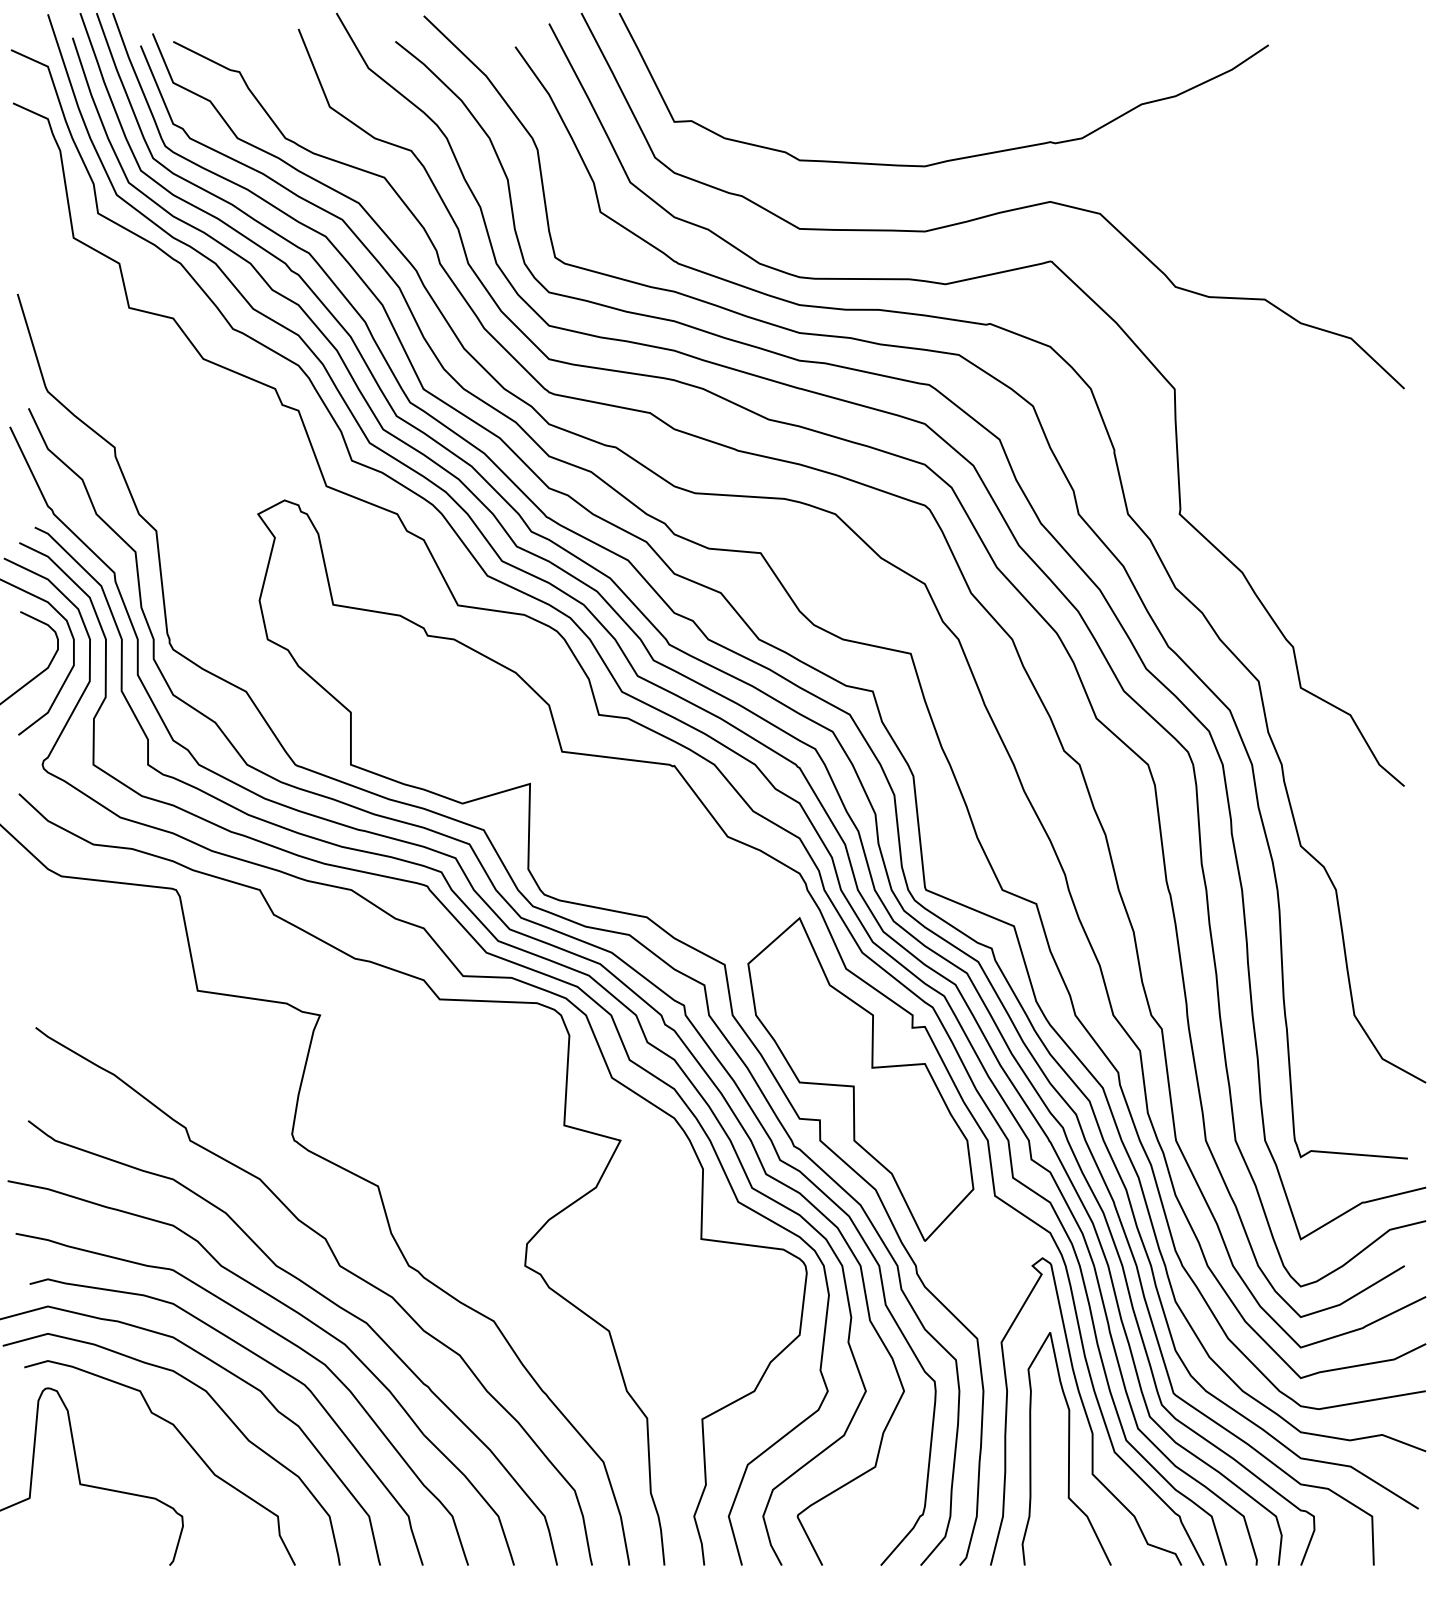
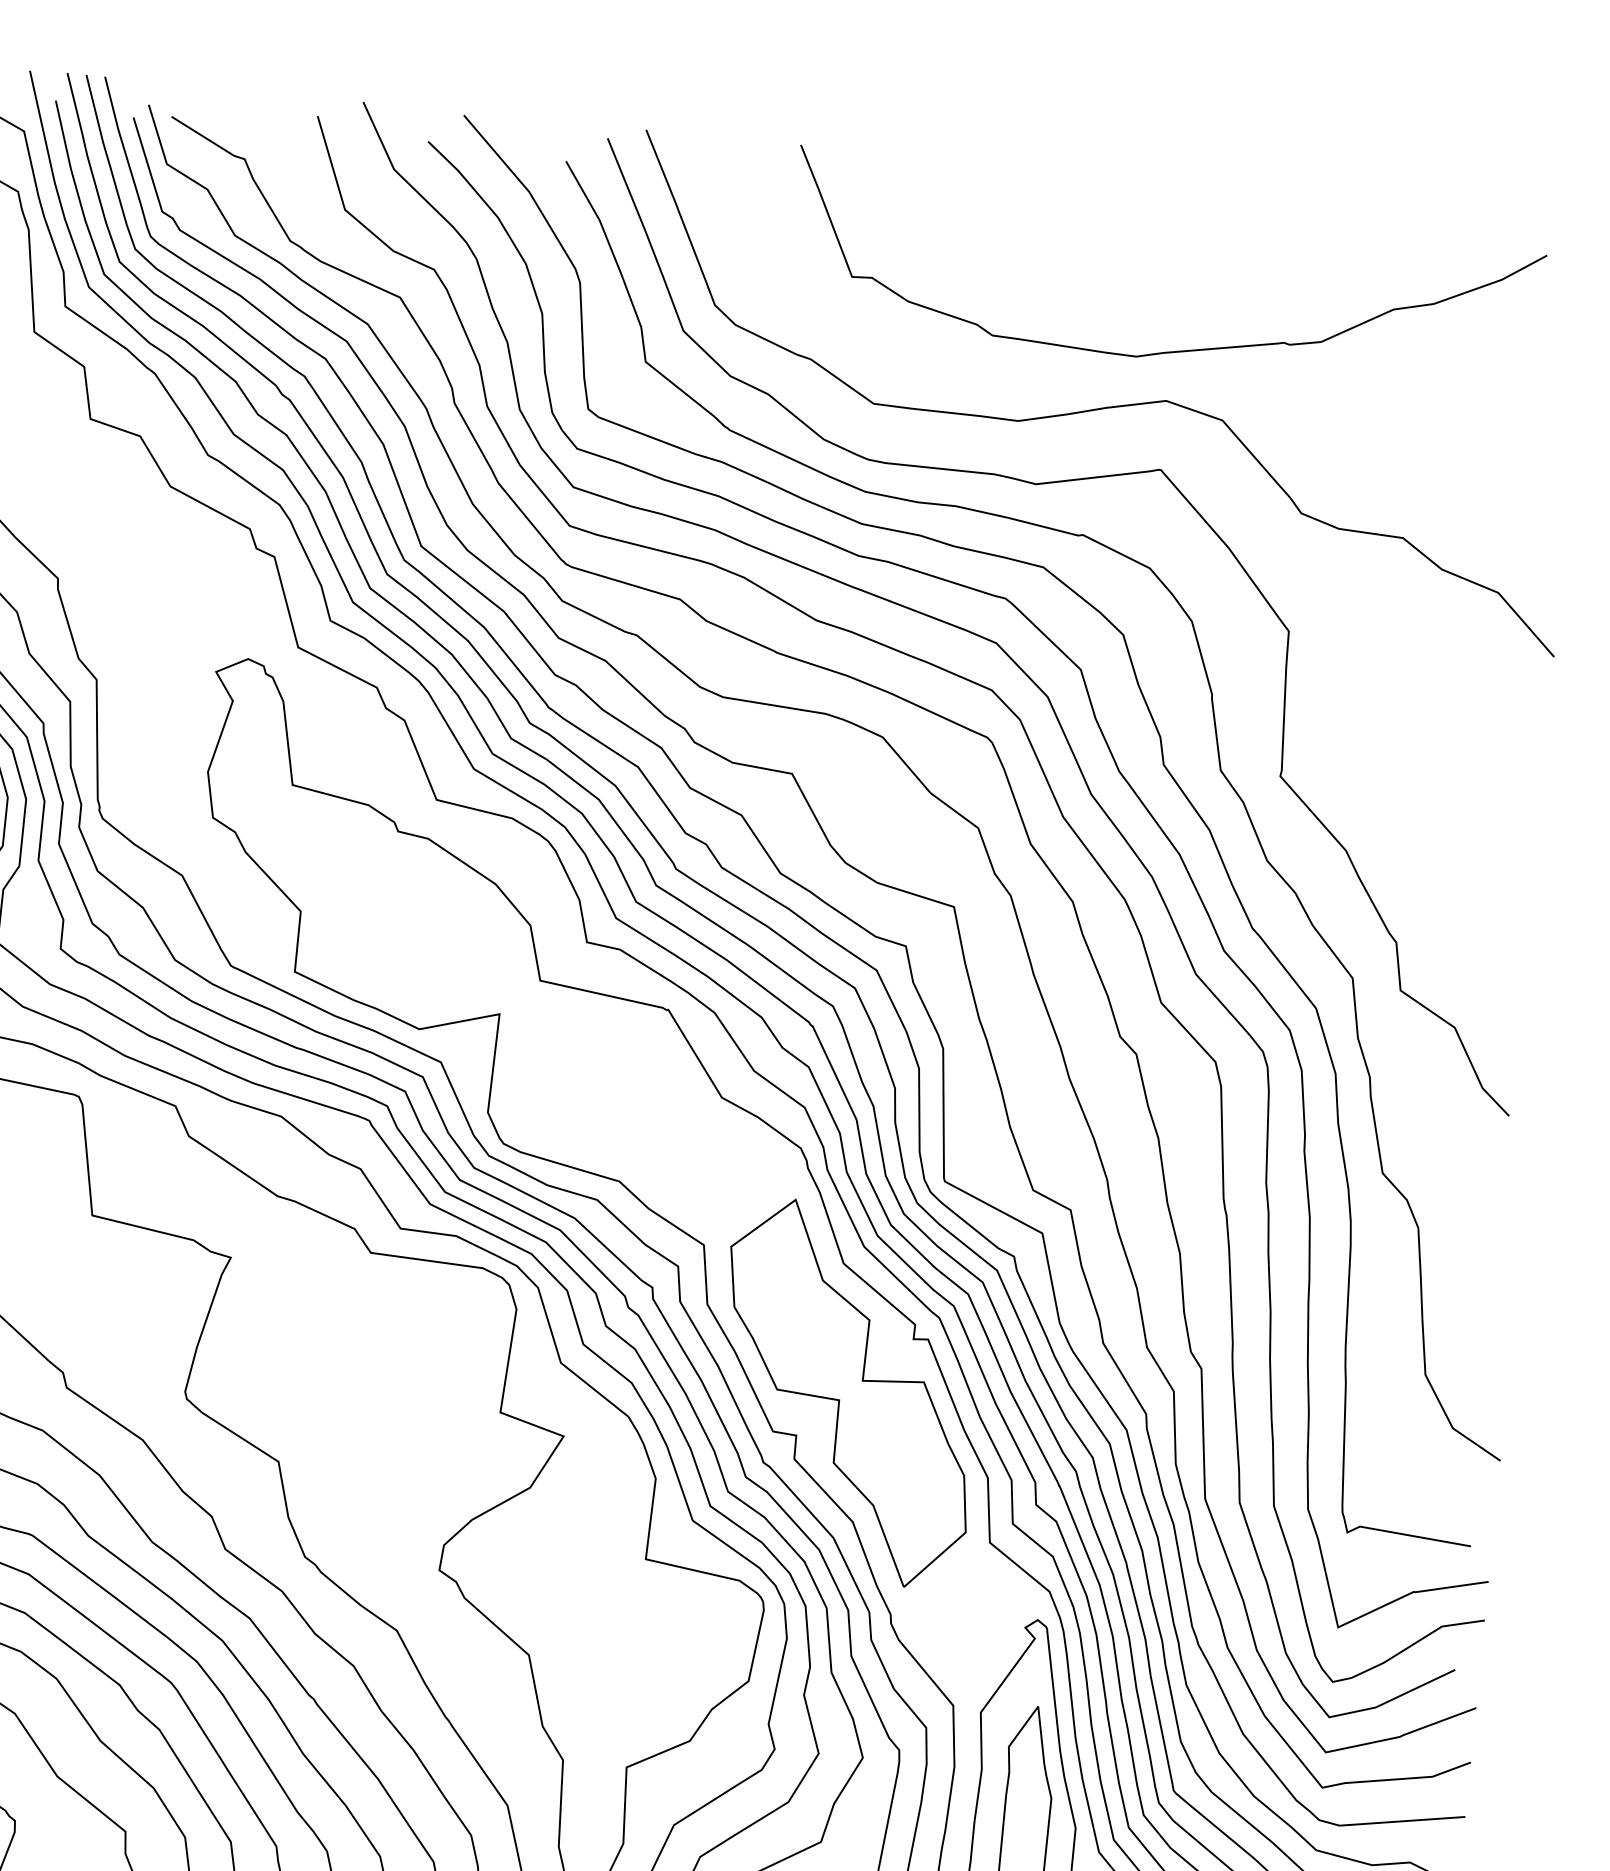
curve: (959, 157) -> (1177, 350), moved

